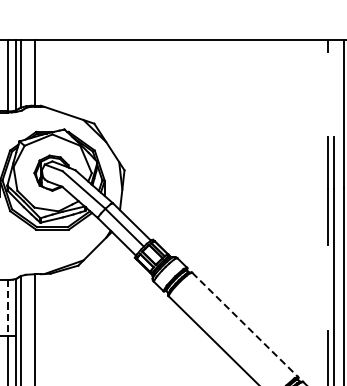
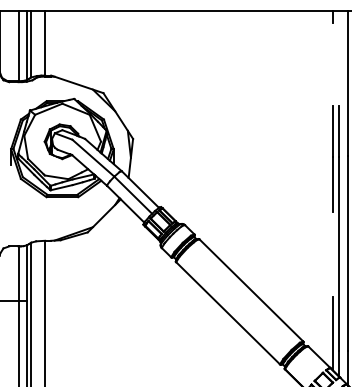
line: (7, 307) -> (18, 273), dashed -> solid
line: (245, 324) -> (251, 290), dashed -> solid

